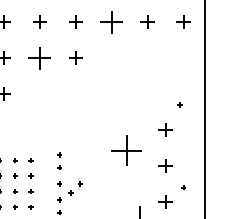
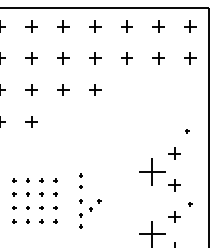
part: (111, 22) -> (126, 58), size x0.62
part: (39, 57) -> (63, 89), size x0.62
part: (127, 150) -> (152, 171), moved

